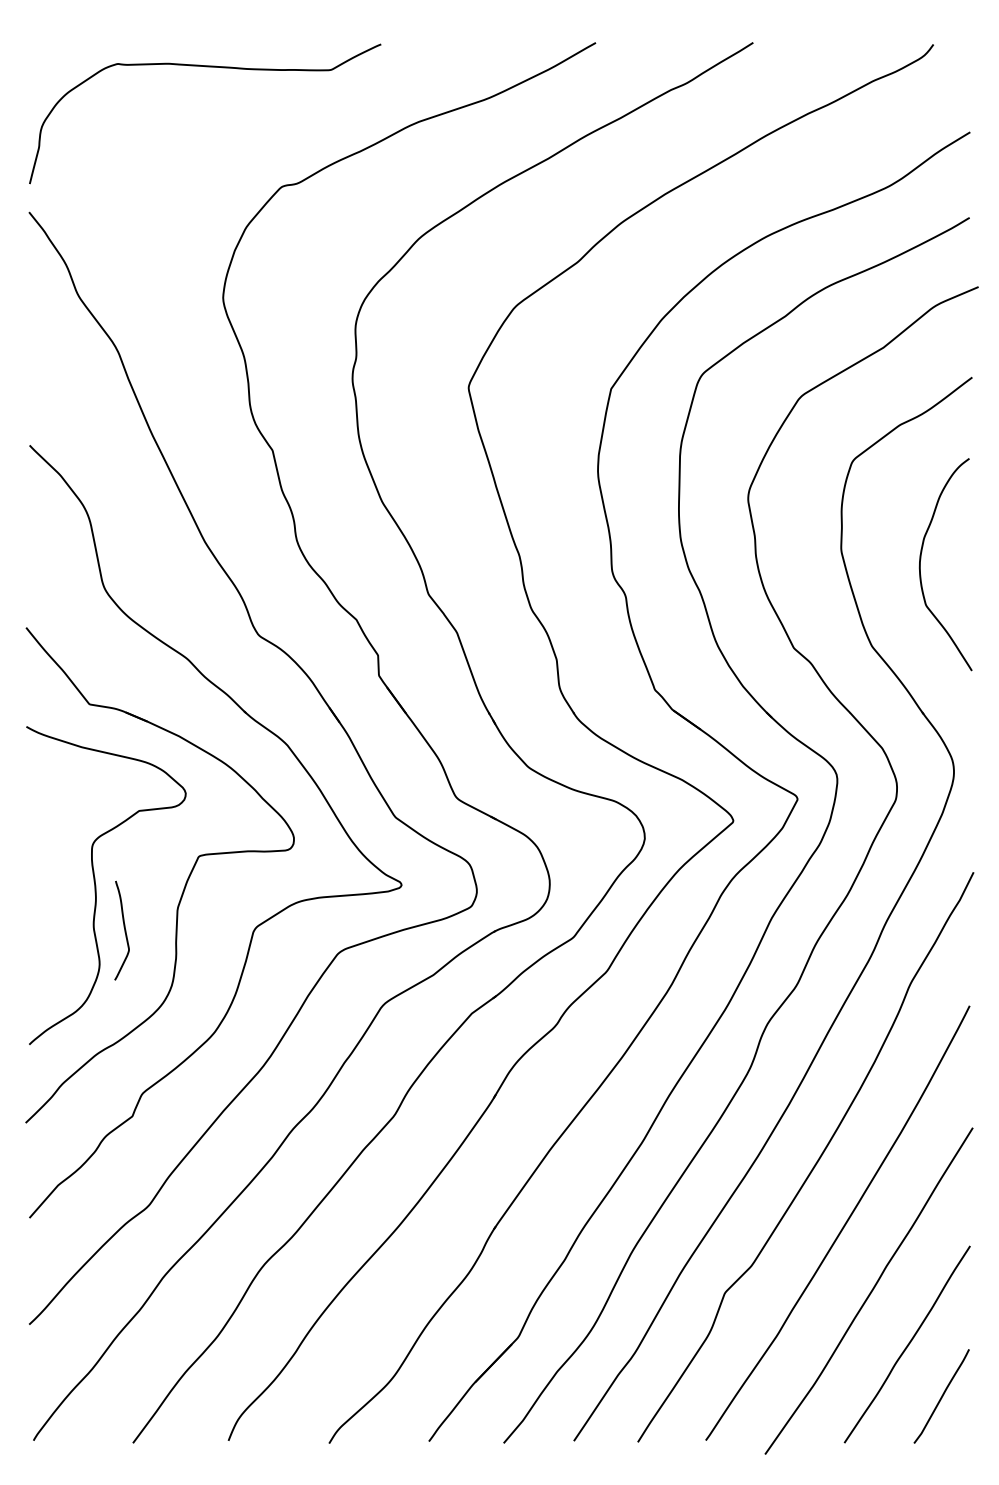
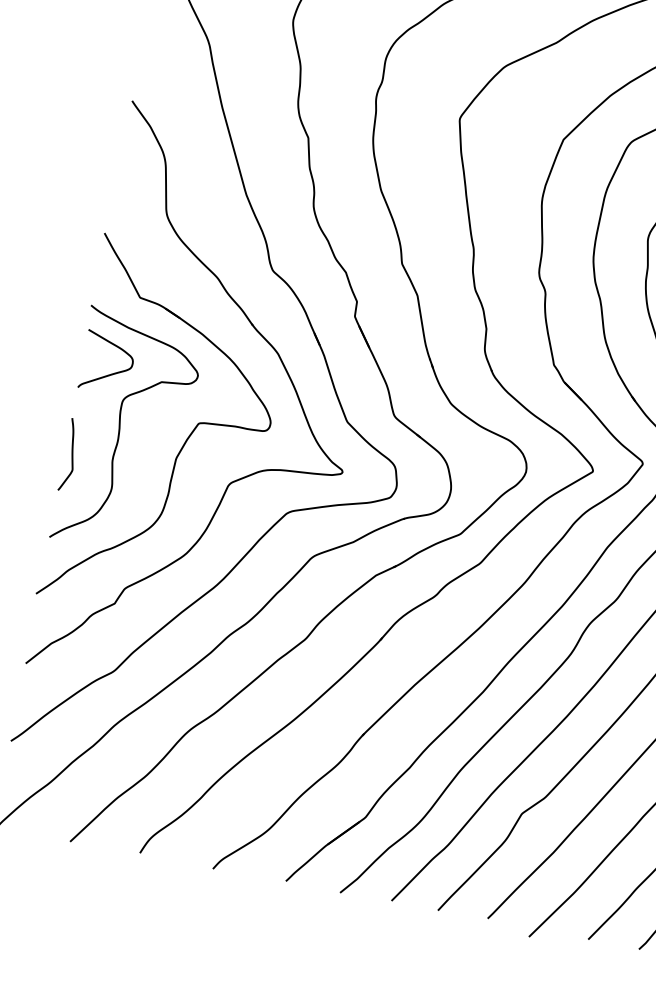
curve: (70, 812) -> (111, 373), added
curve: (124, 930) -> (71, 455), moved

